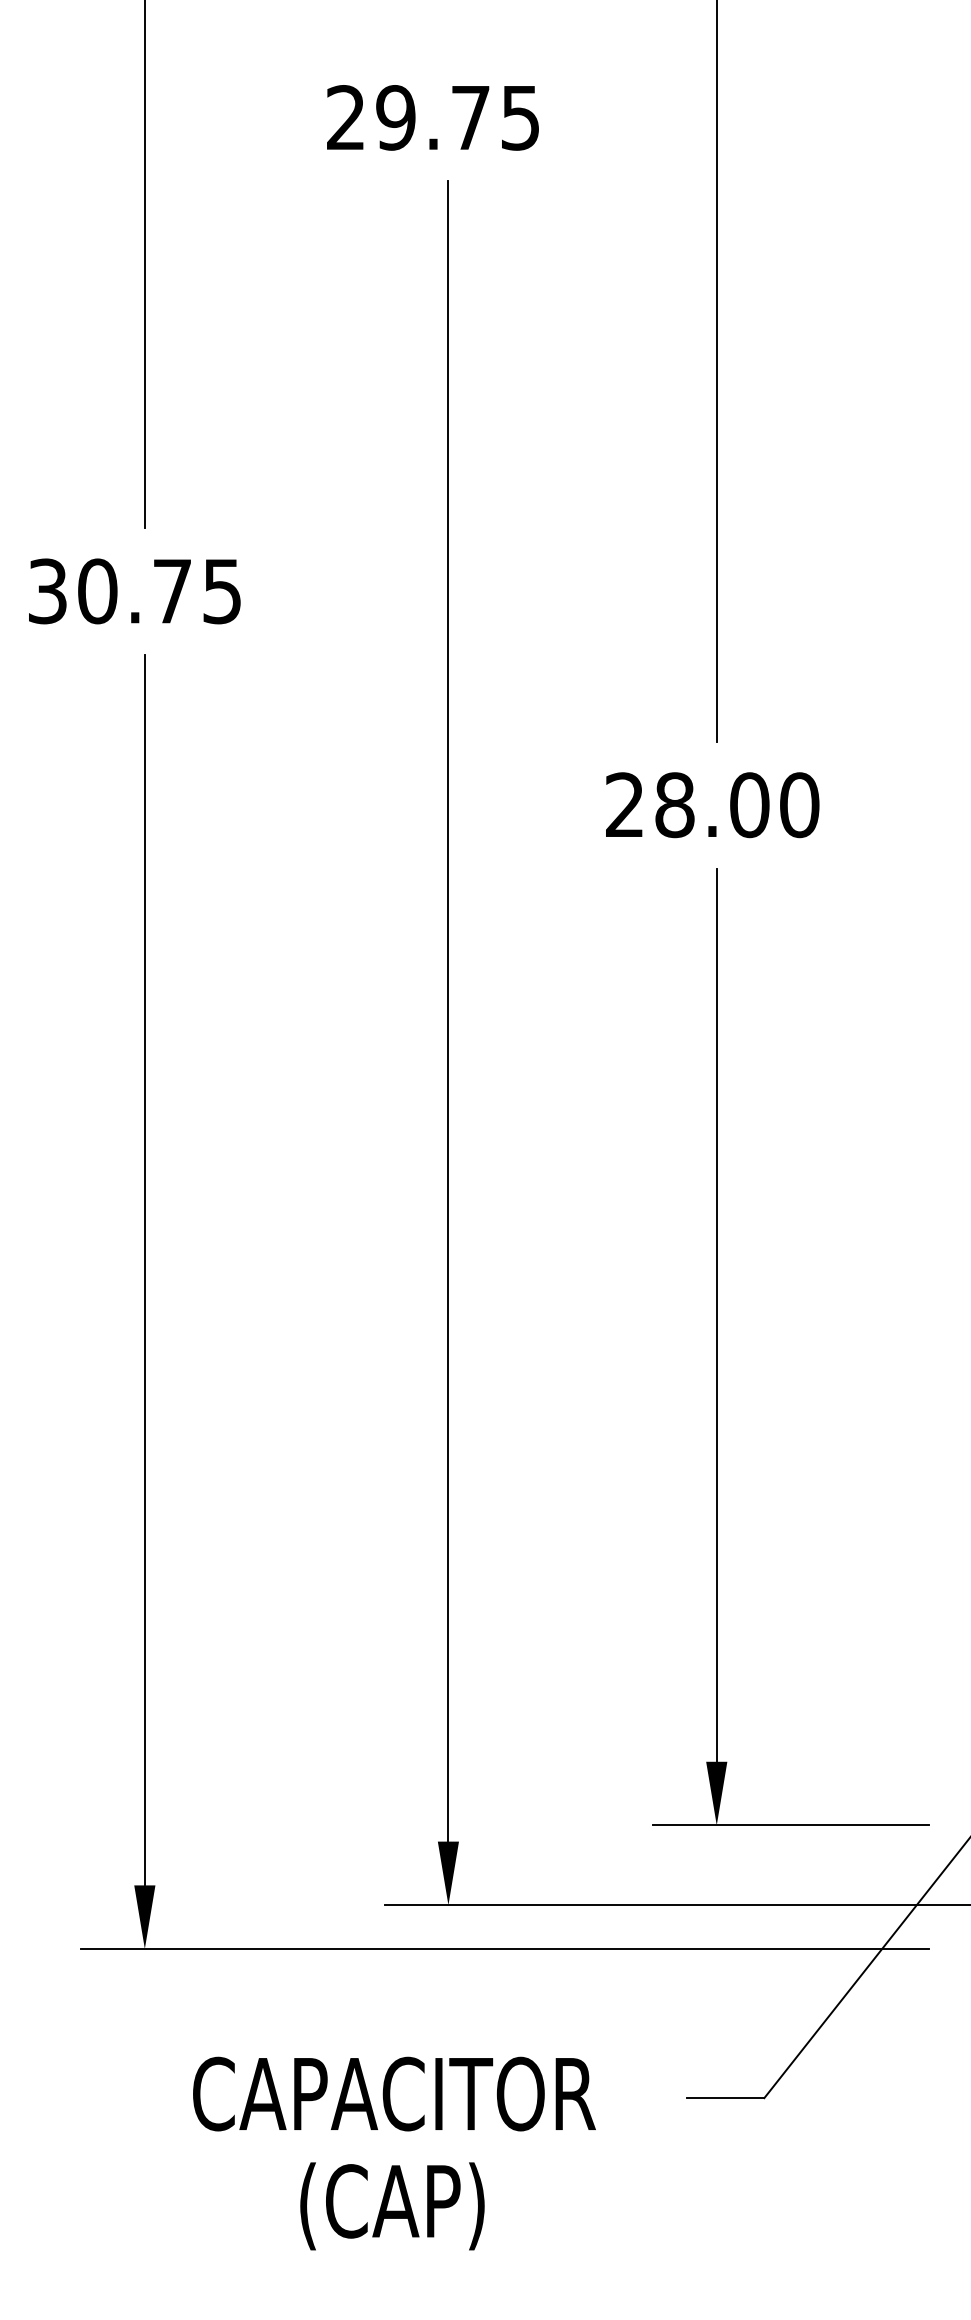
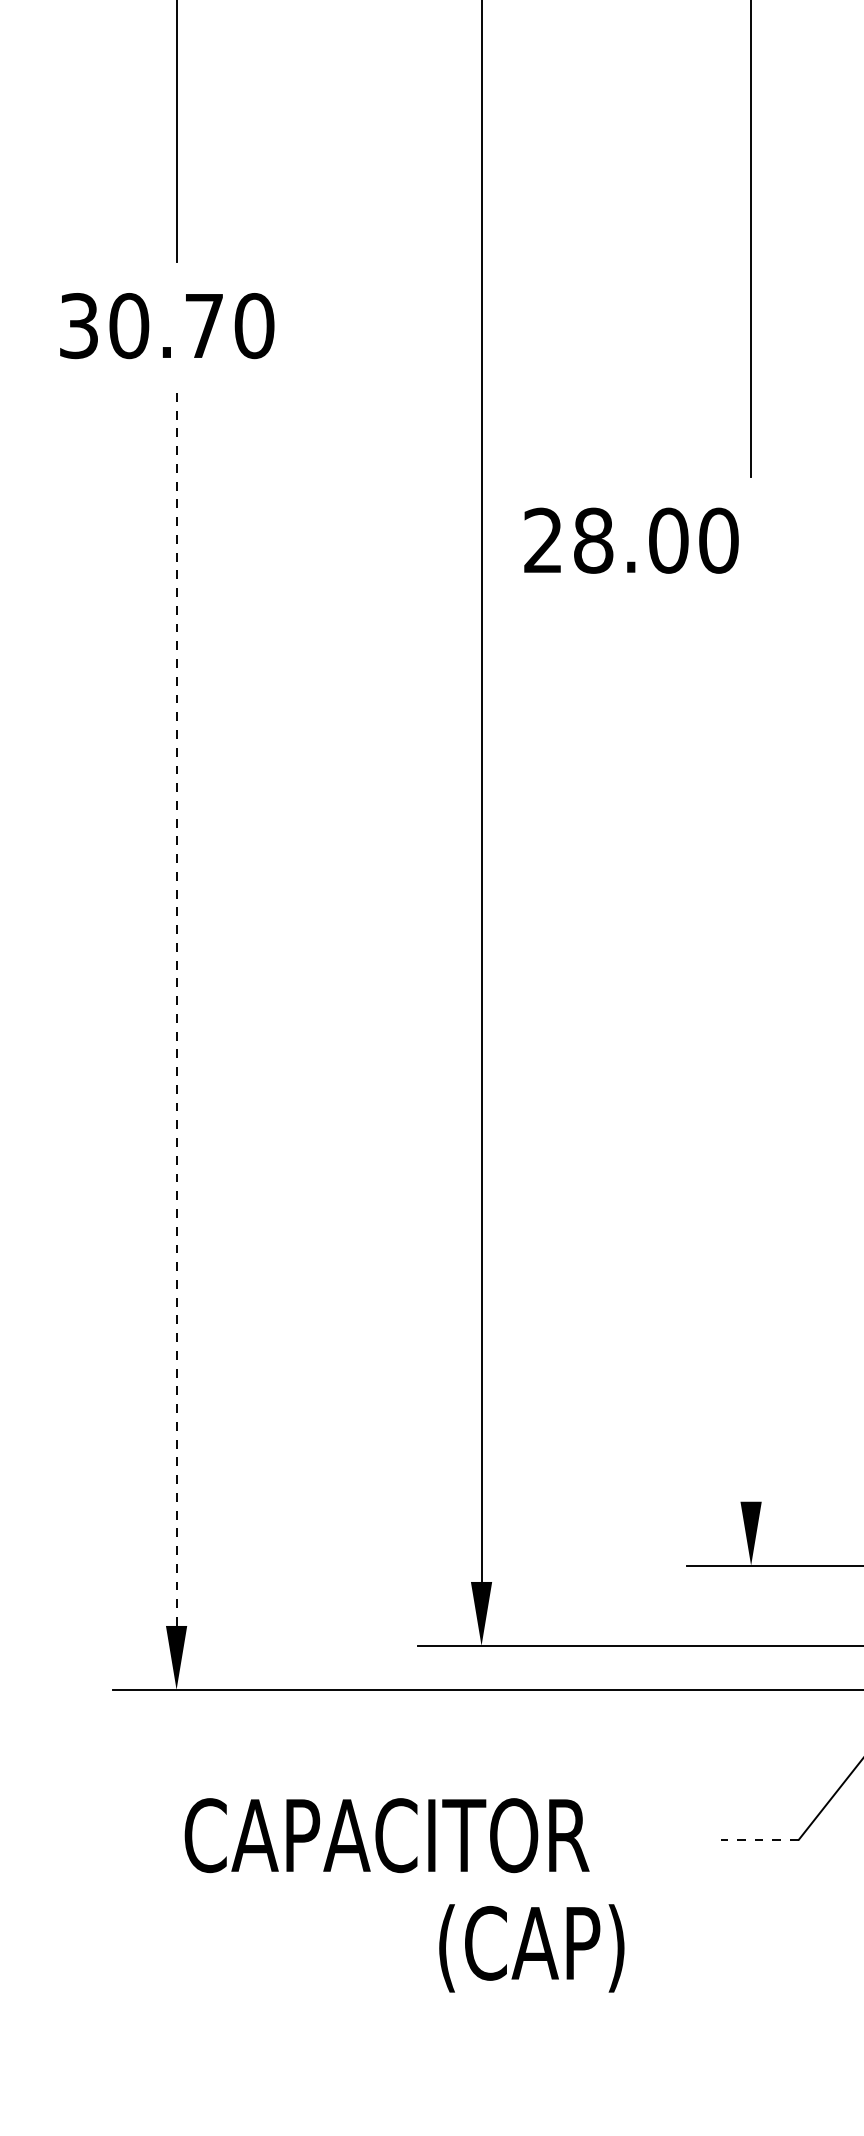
text: (222, 591) -> (254, 326), 30.75 -> 30.70
text: (712, 805) -> (631, 541), moved
line: (144, 1269) -> (176, 1007), solid -> dashed
line: (716, 1314) -> (750, 1052), removed
text: (394, 2093) -> (387, 1835), moved
line: (725, 2098) -> (759, 1840), solid -> dashed
text: (392, 2206) -> (531, 1948), moved

